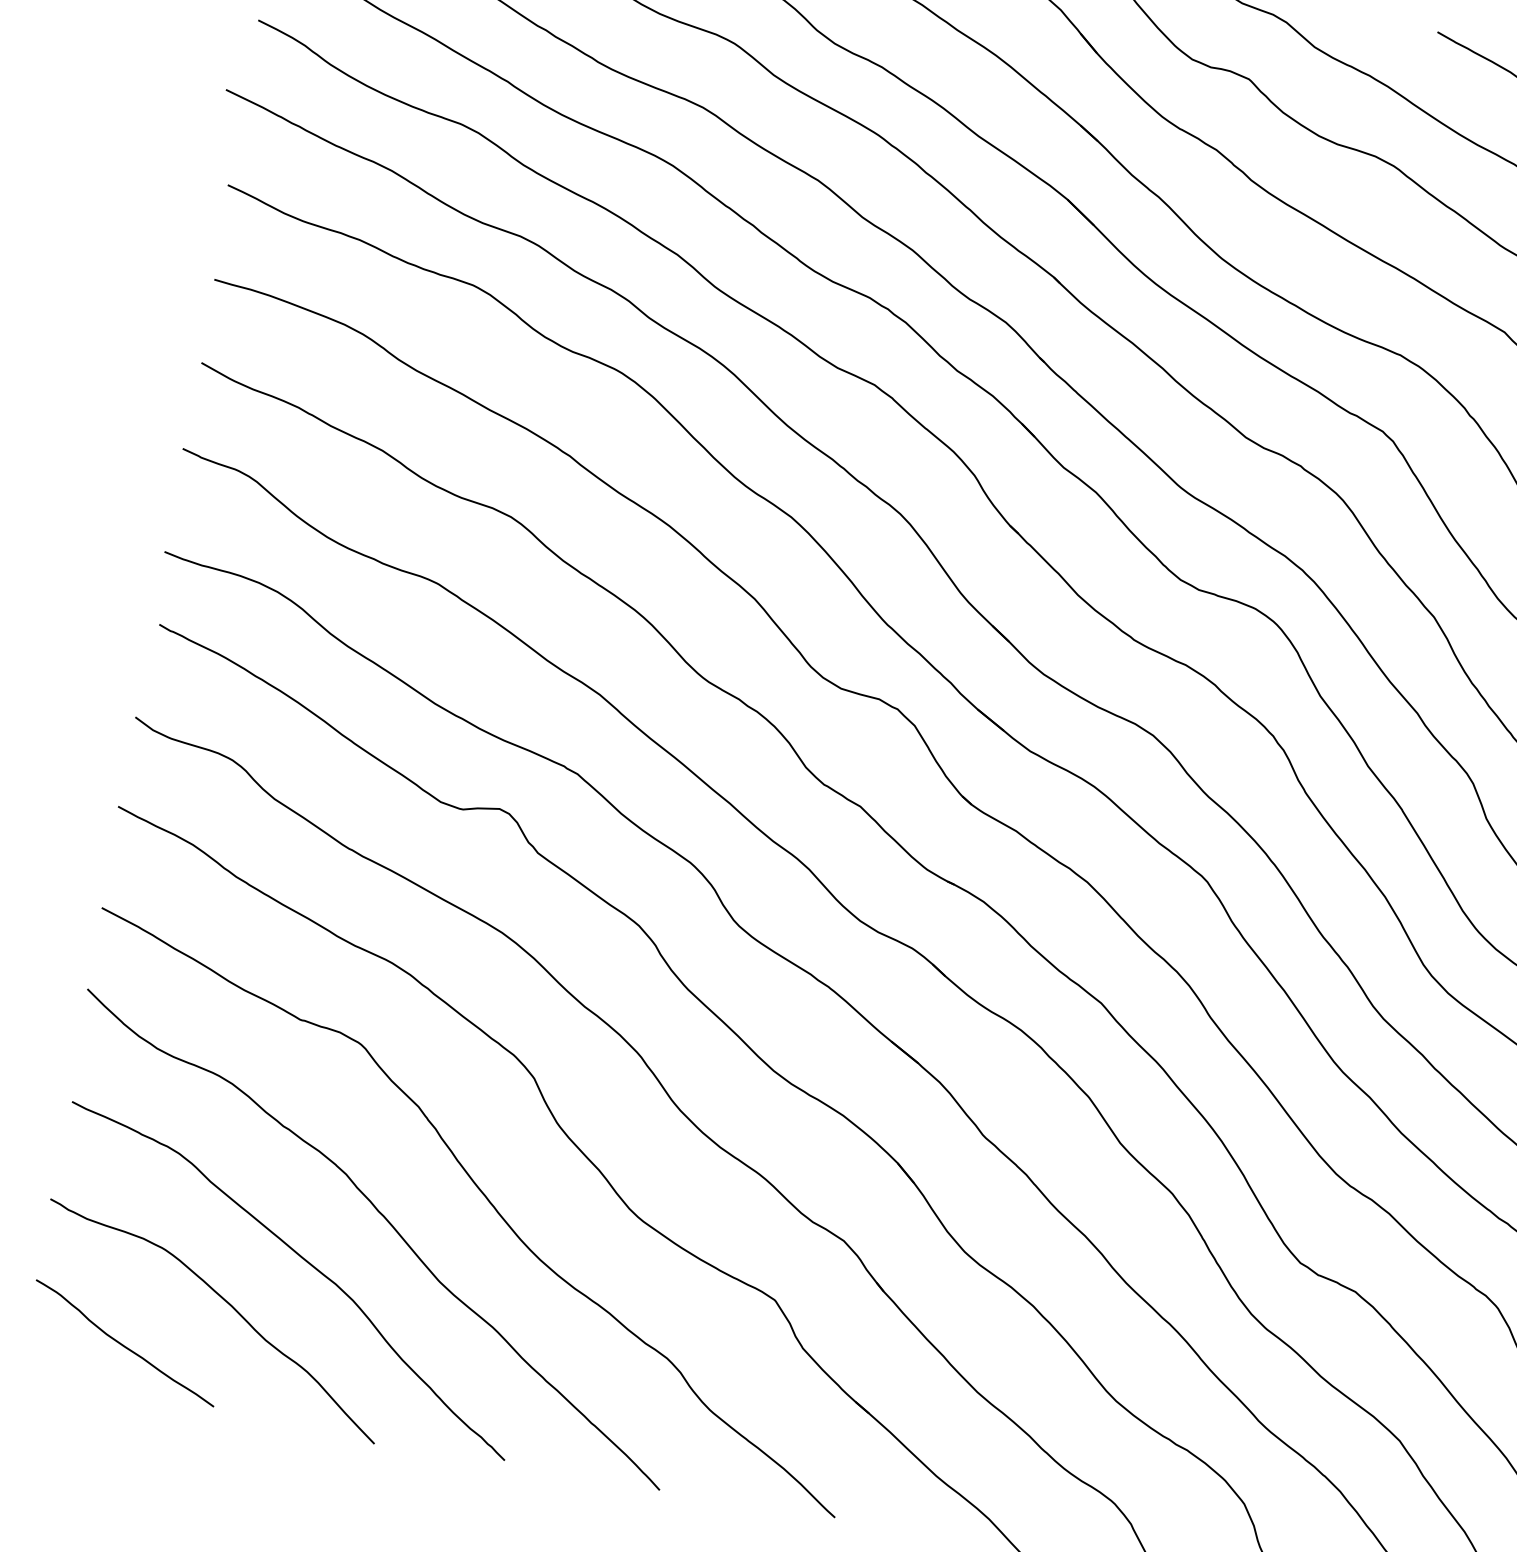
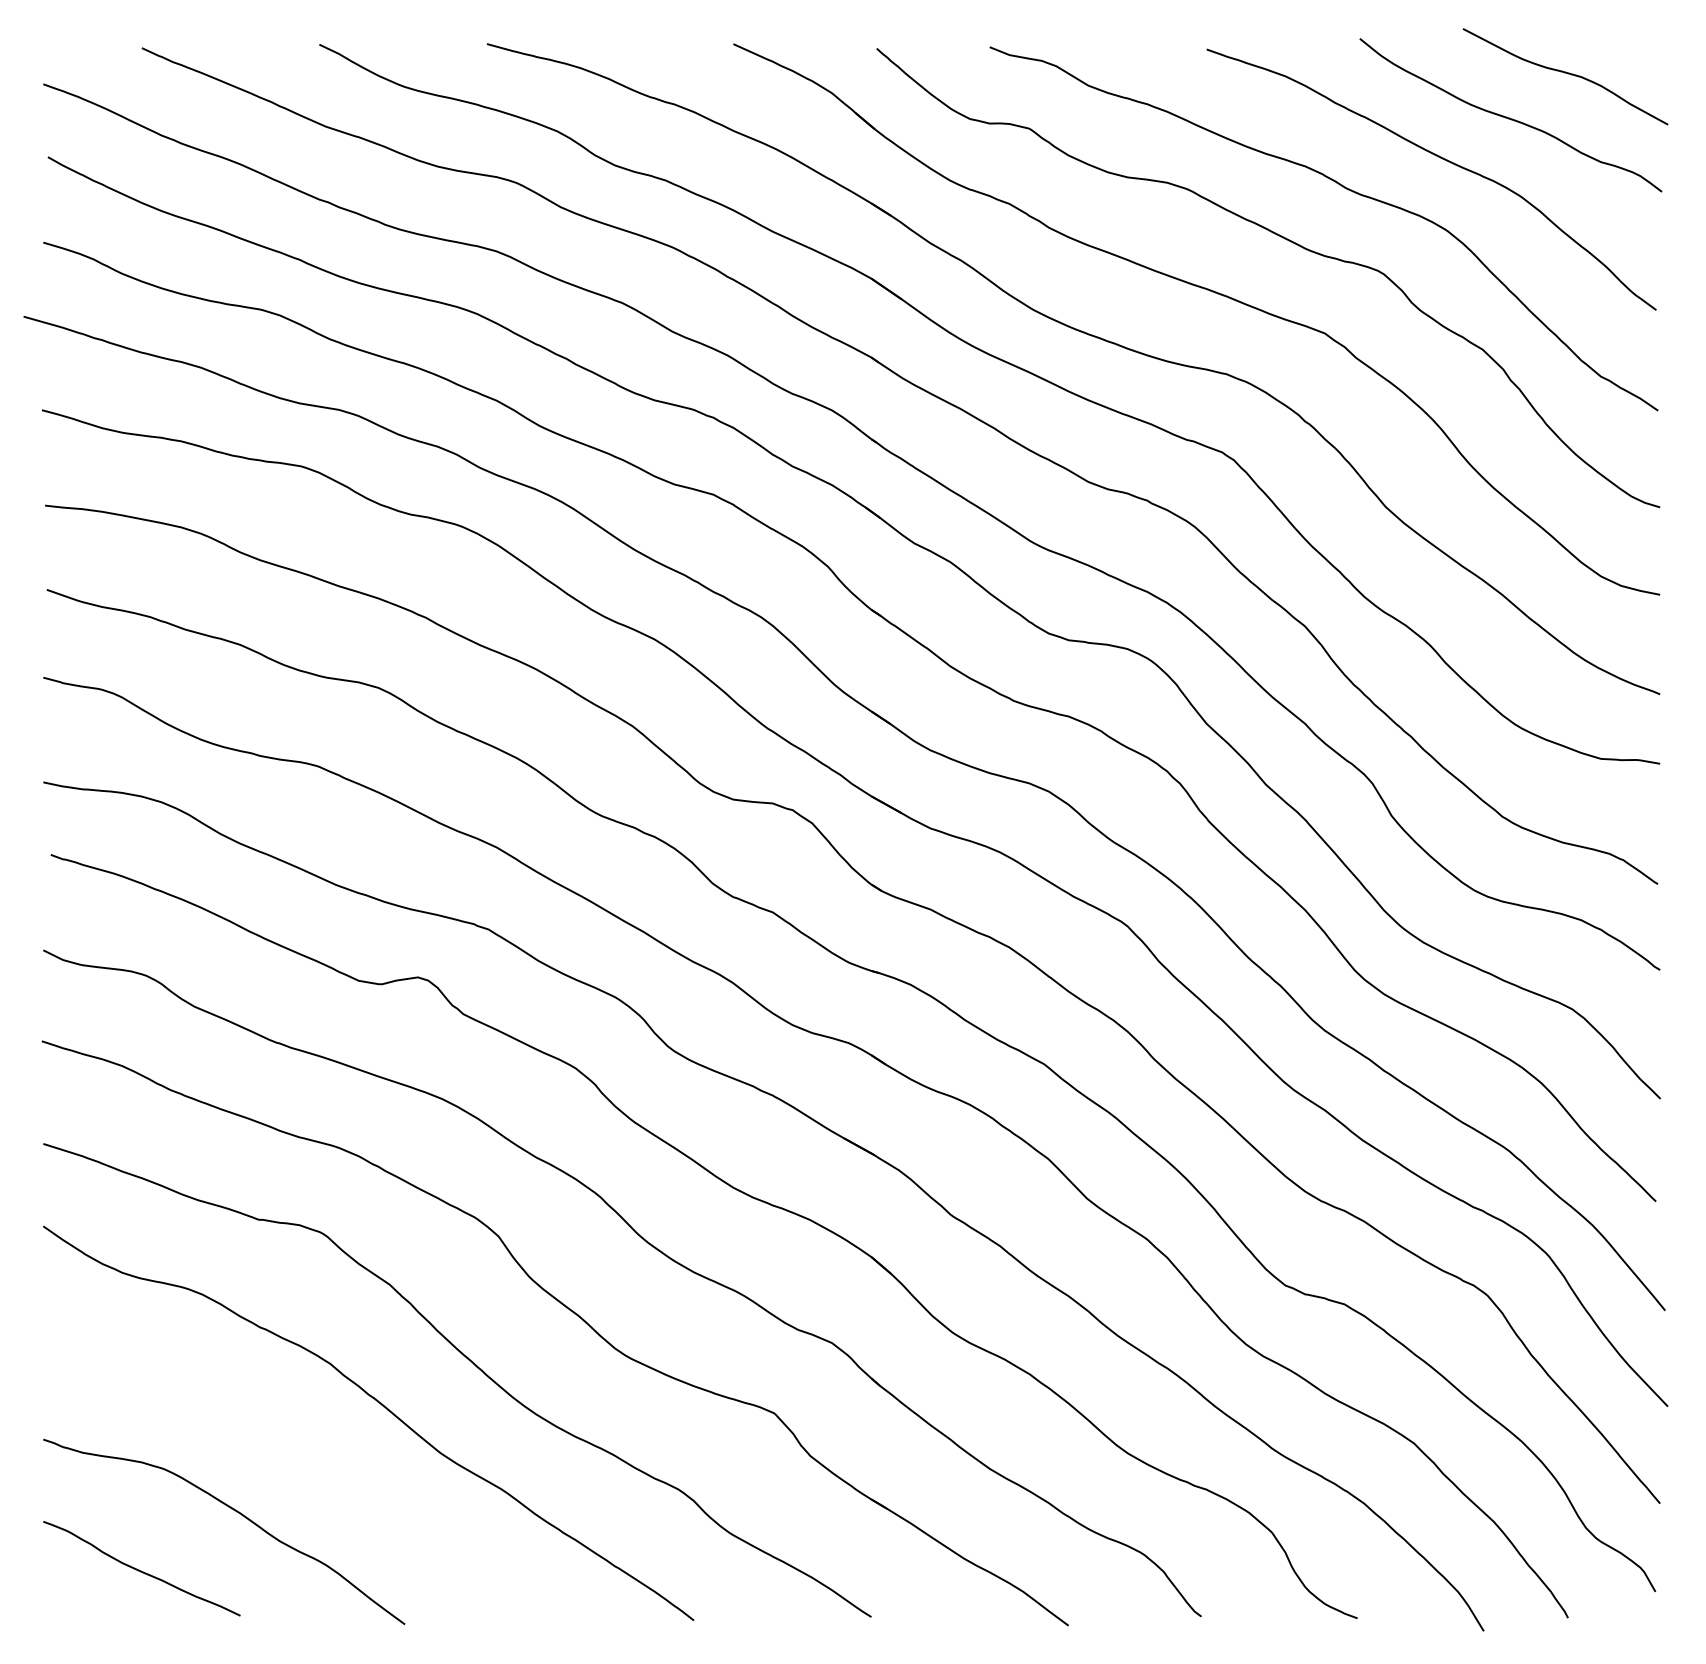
curve: (302, 1259) -> (302, 1455), removed

